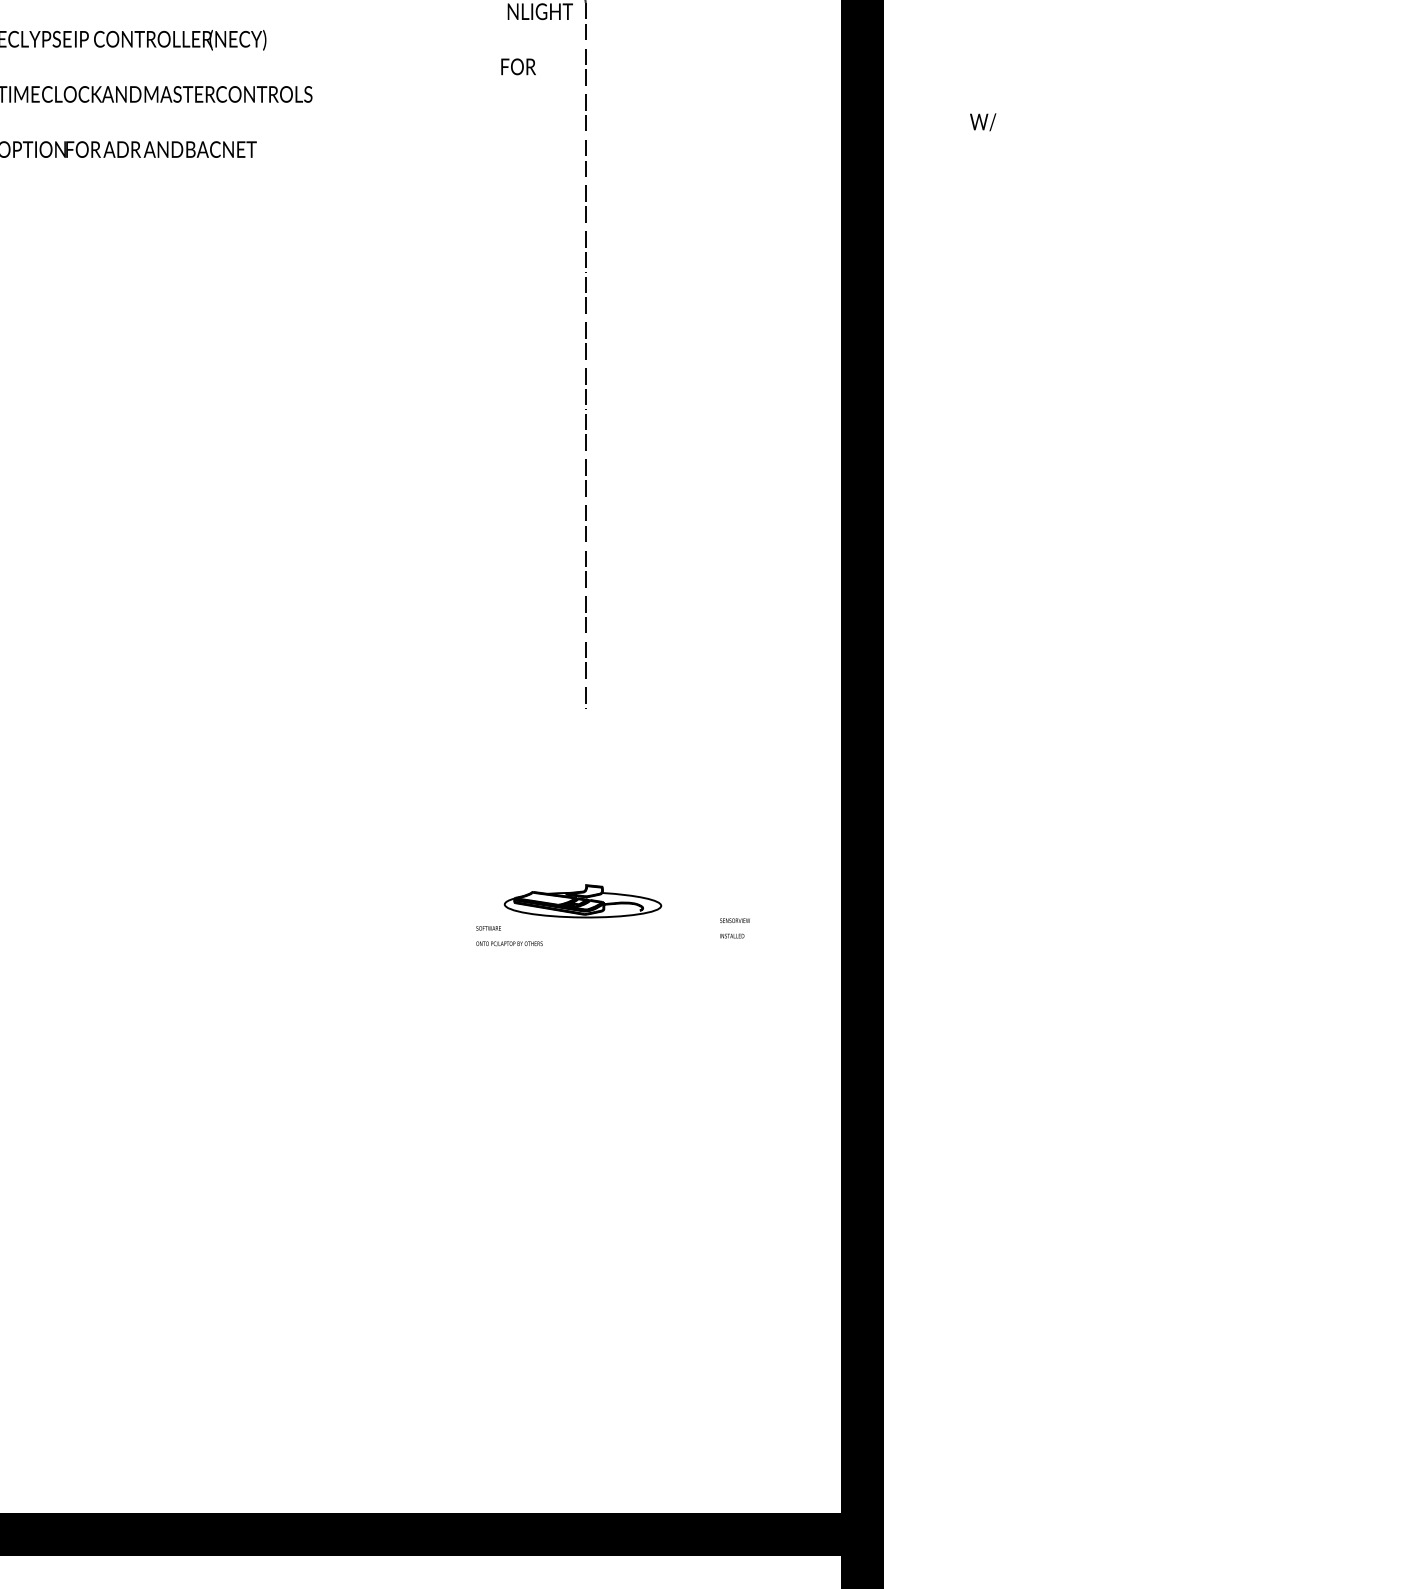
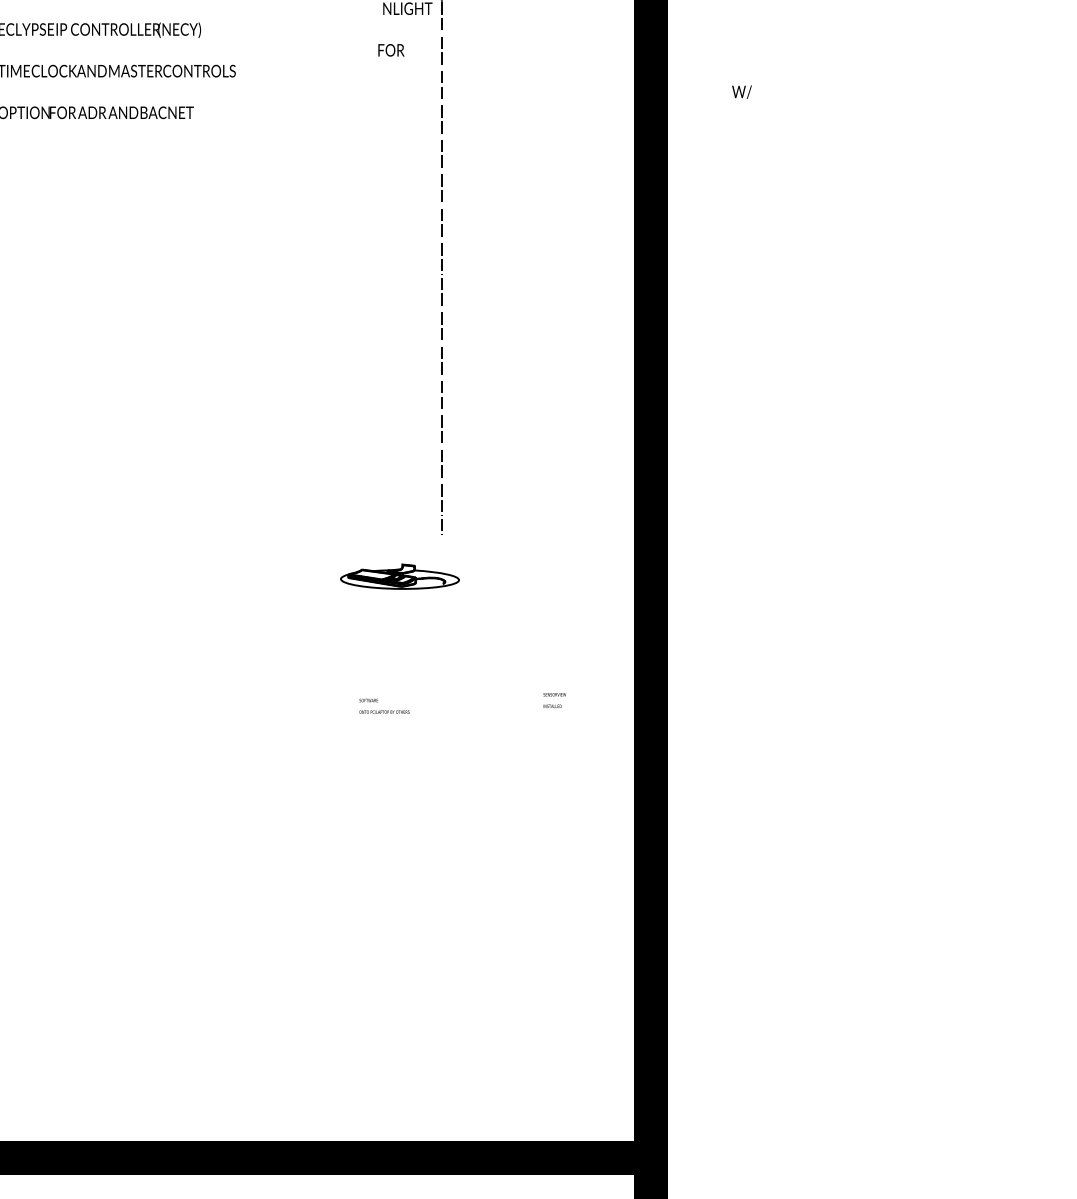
part: (582, 901) -> (399, 576), moved

